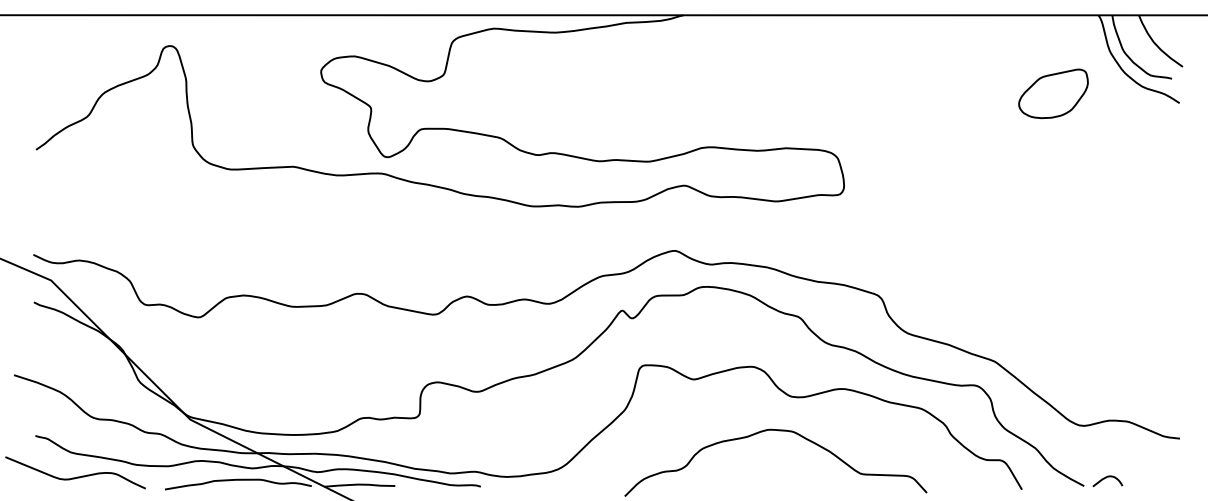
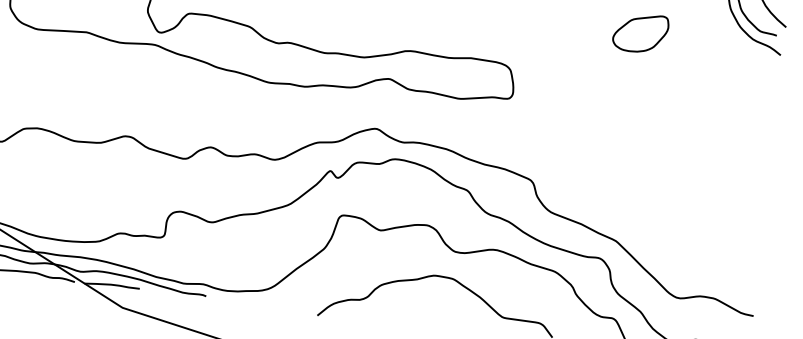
part: (1053, 93) -> (640, 33), moved

